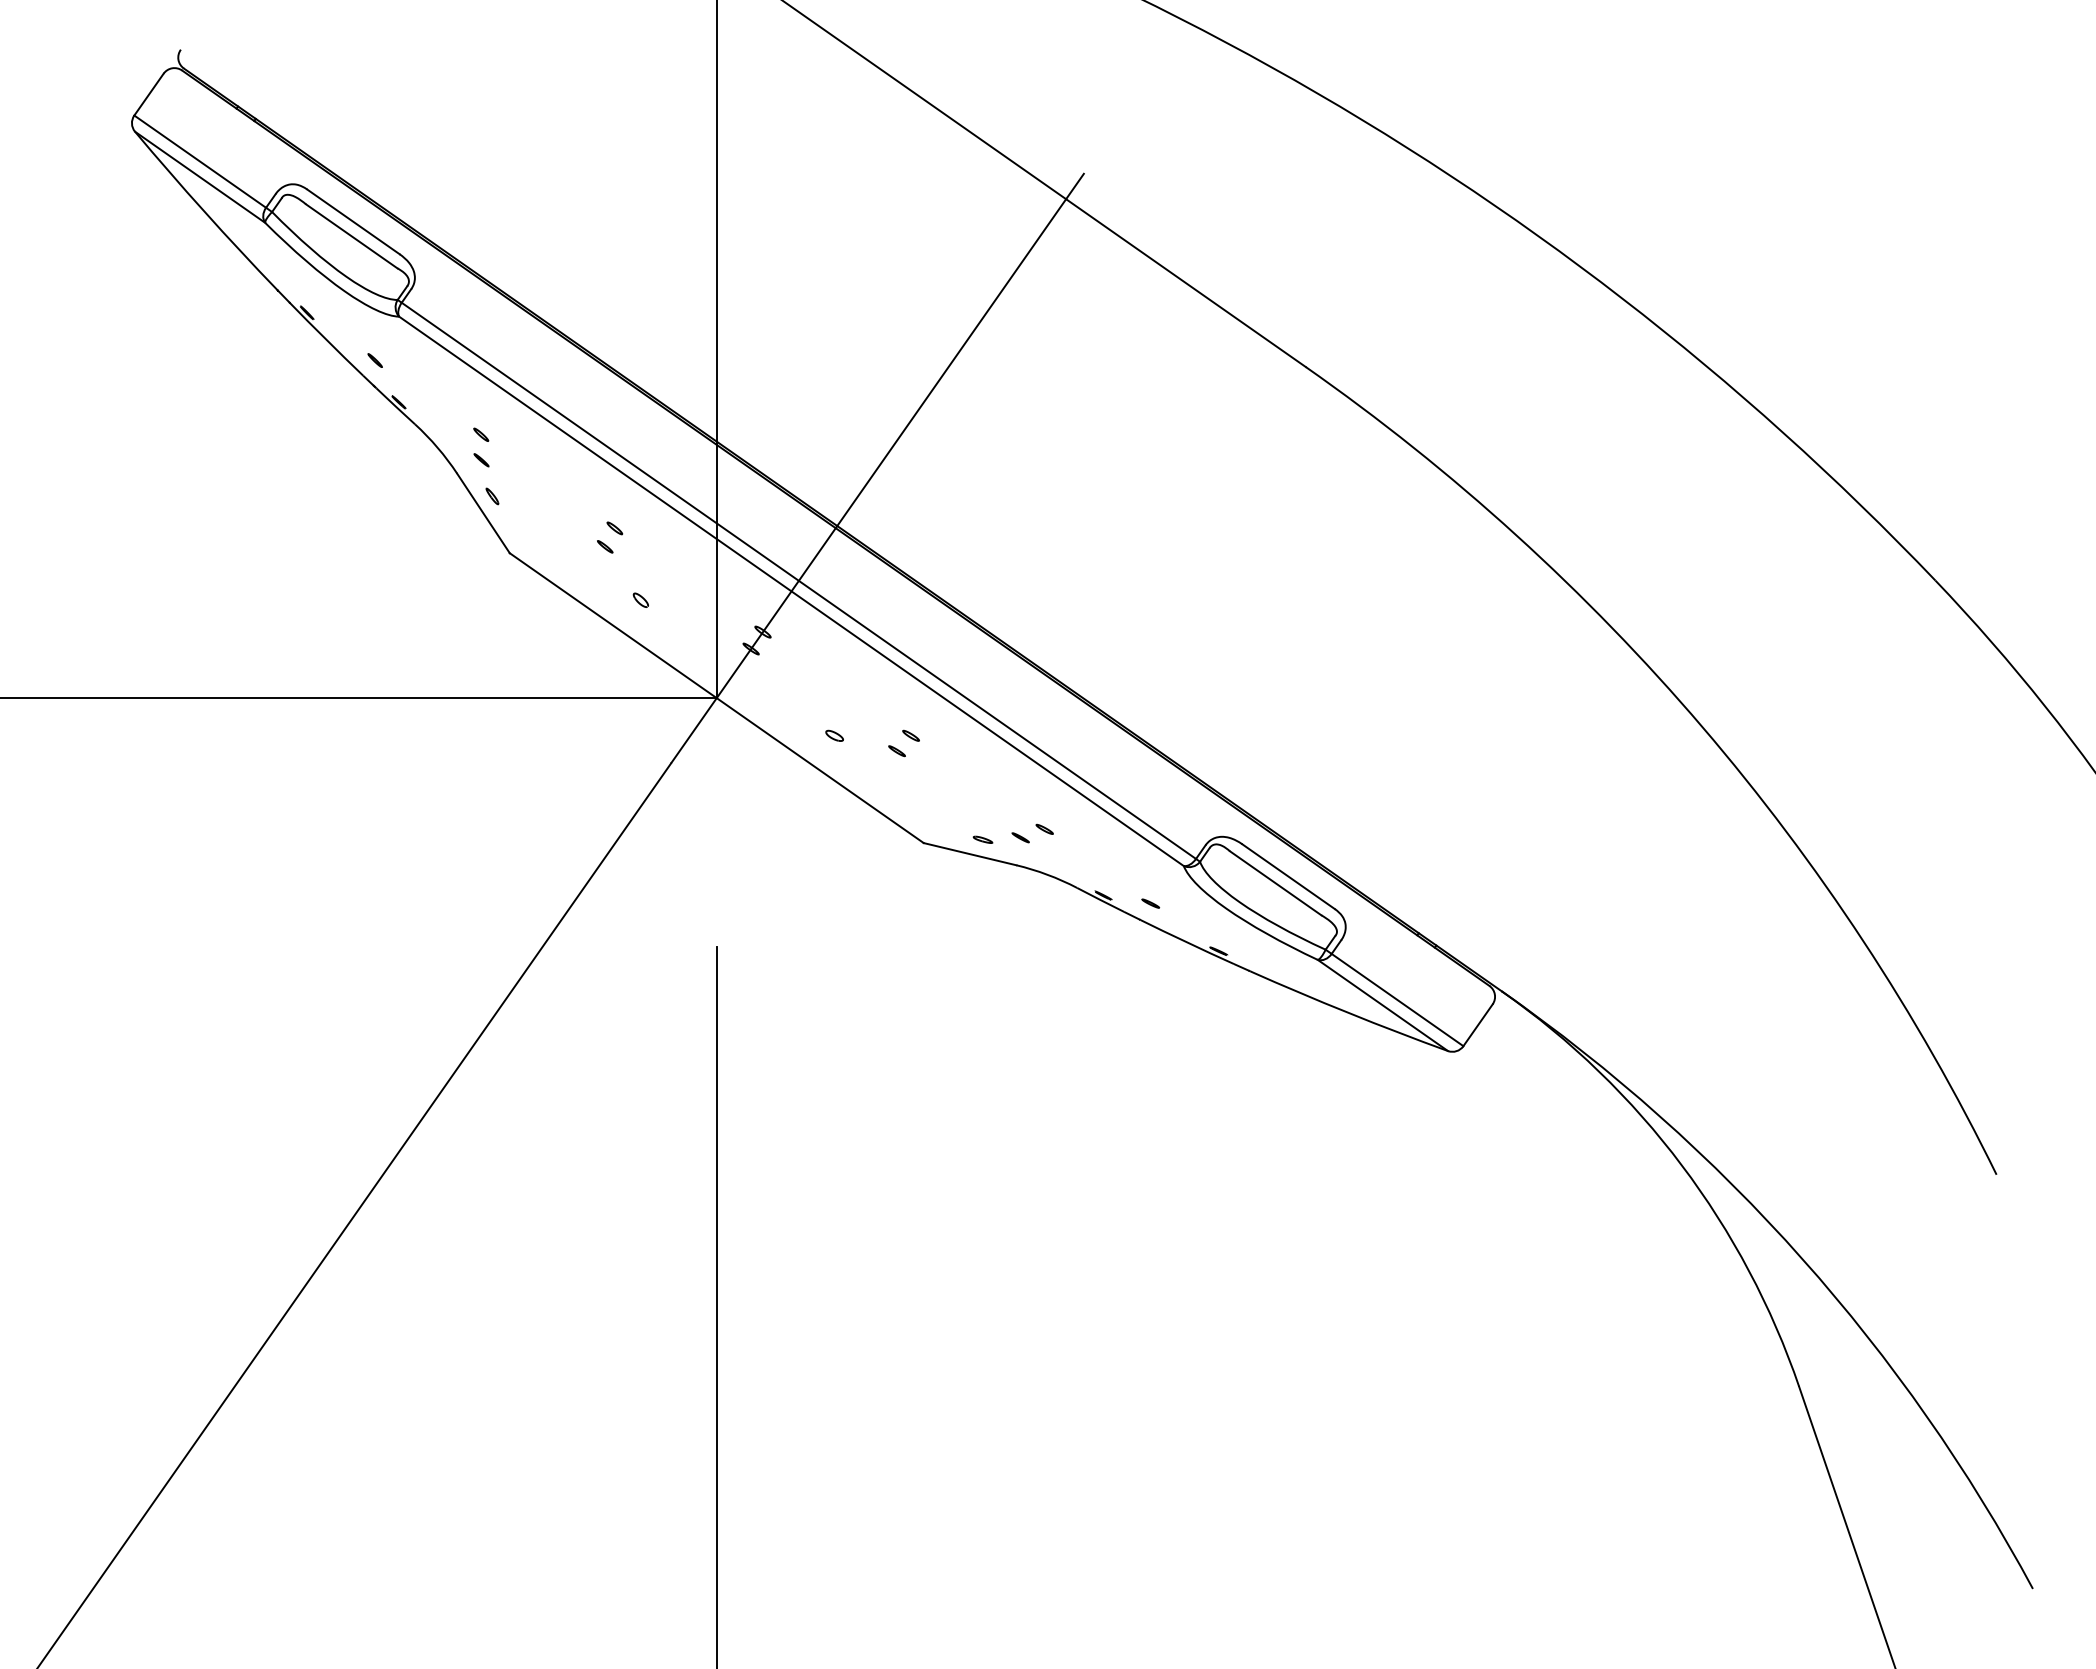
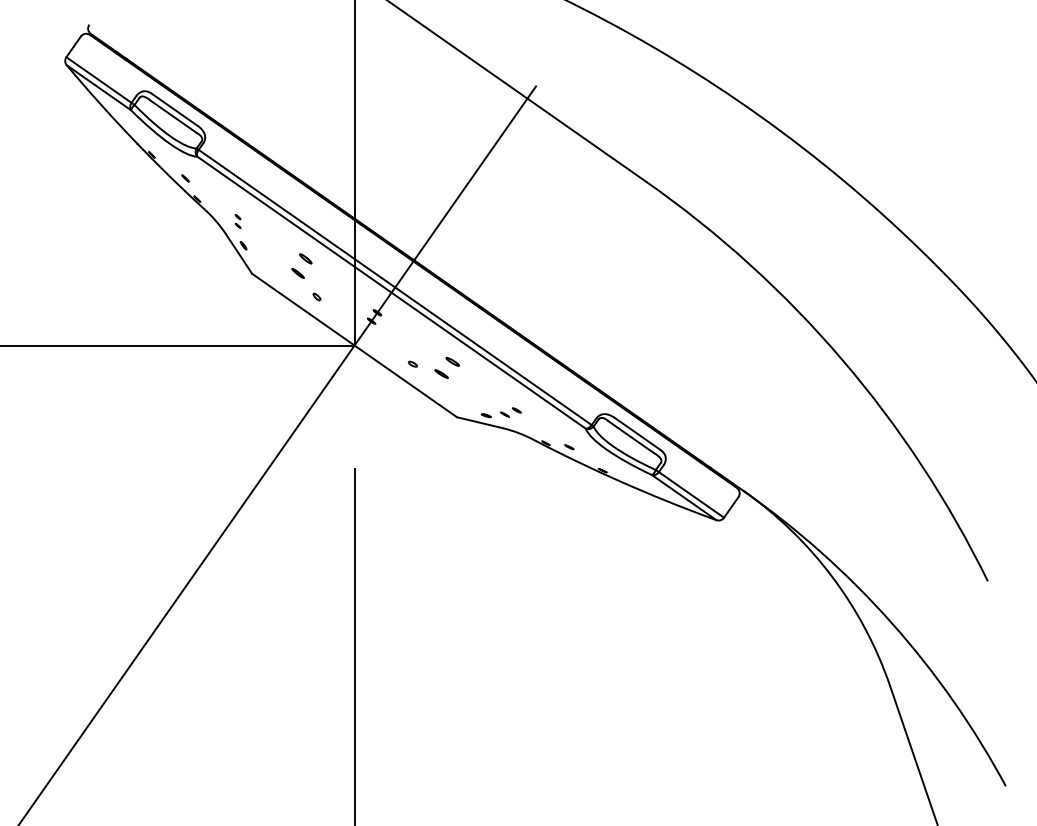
part: (480, 447) -> (237, 221), size x0.7
part: (609, 536) -> (301, 265), size x1.6
part: (904, 742) -> (447, 367), size x1.6

